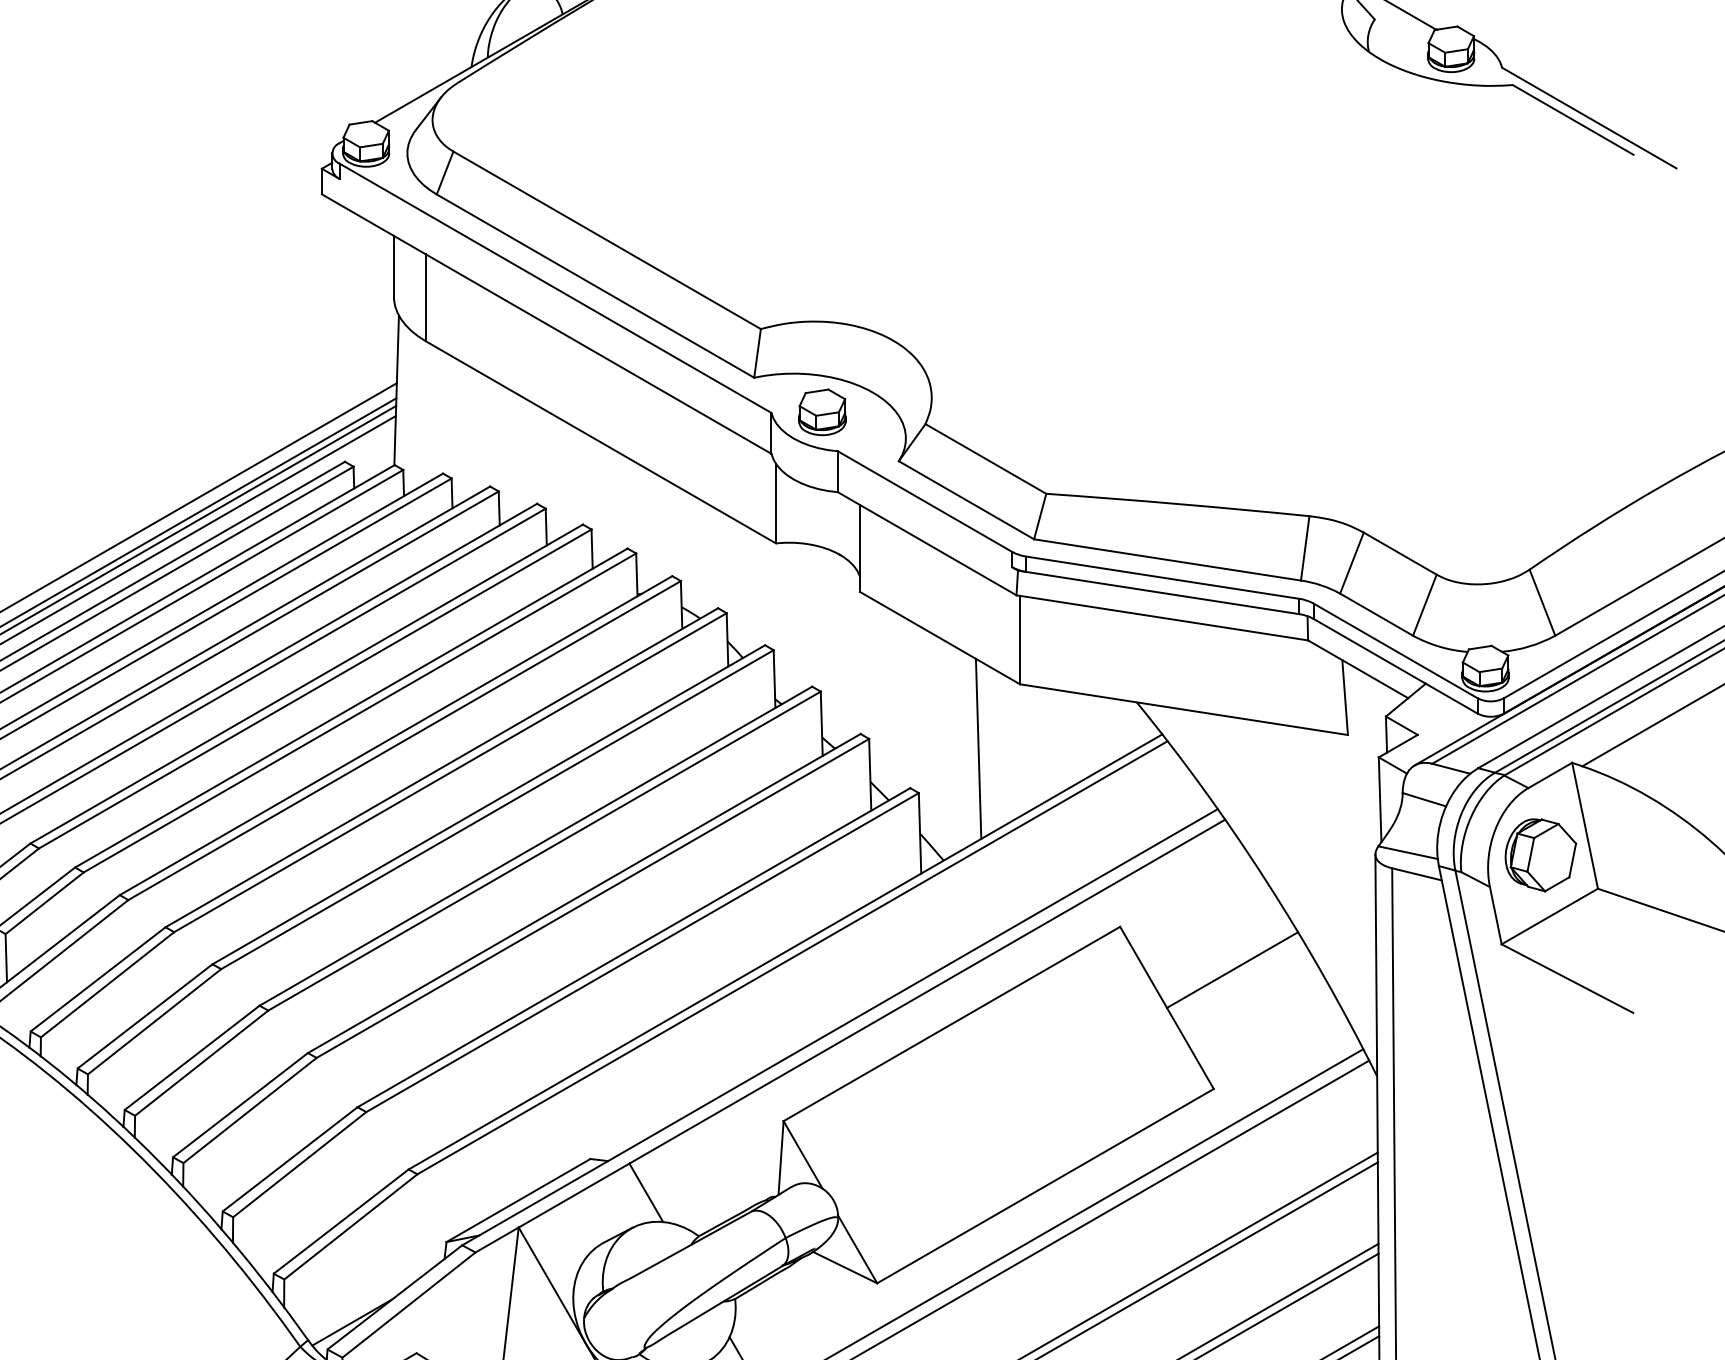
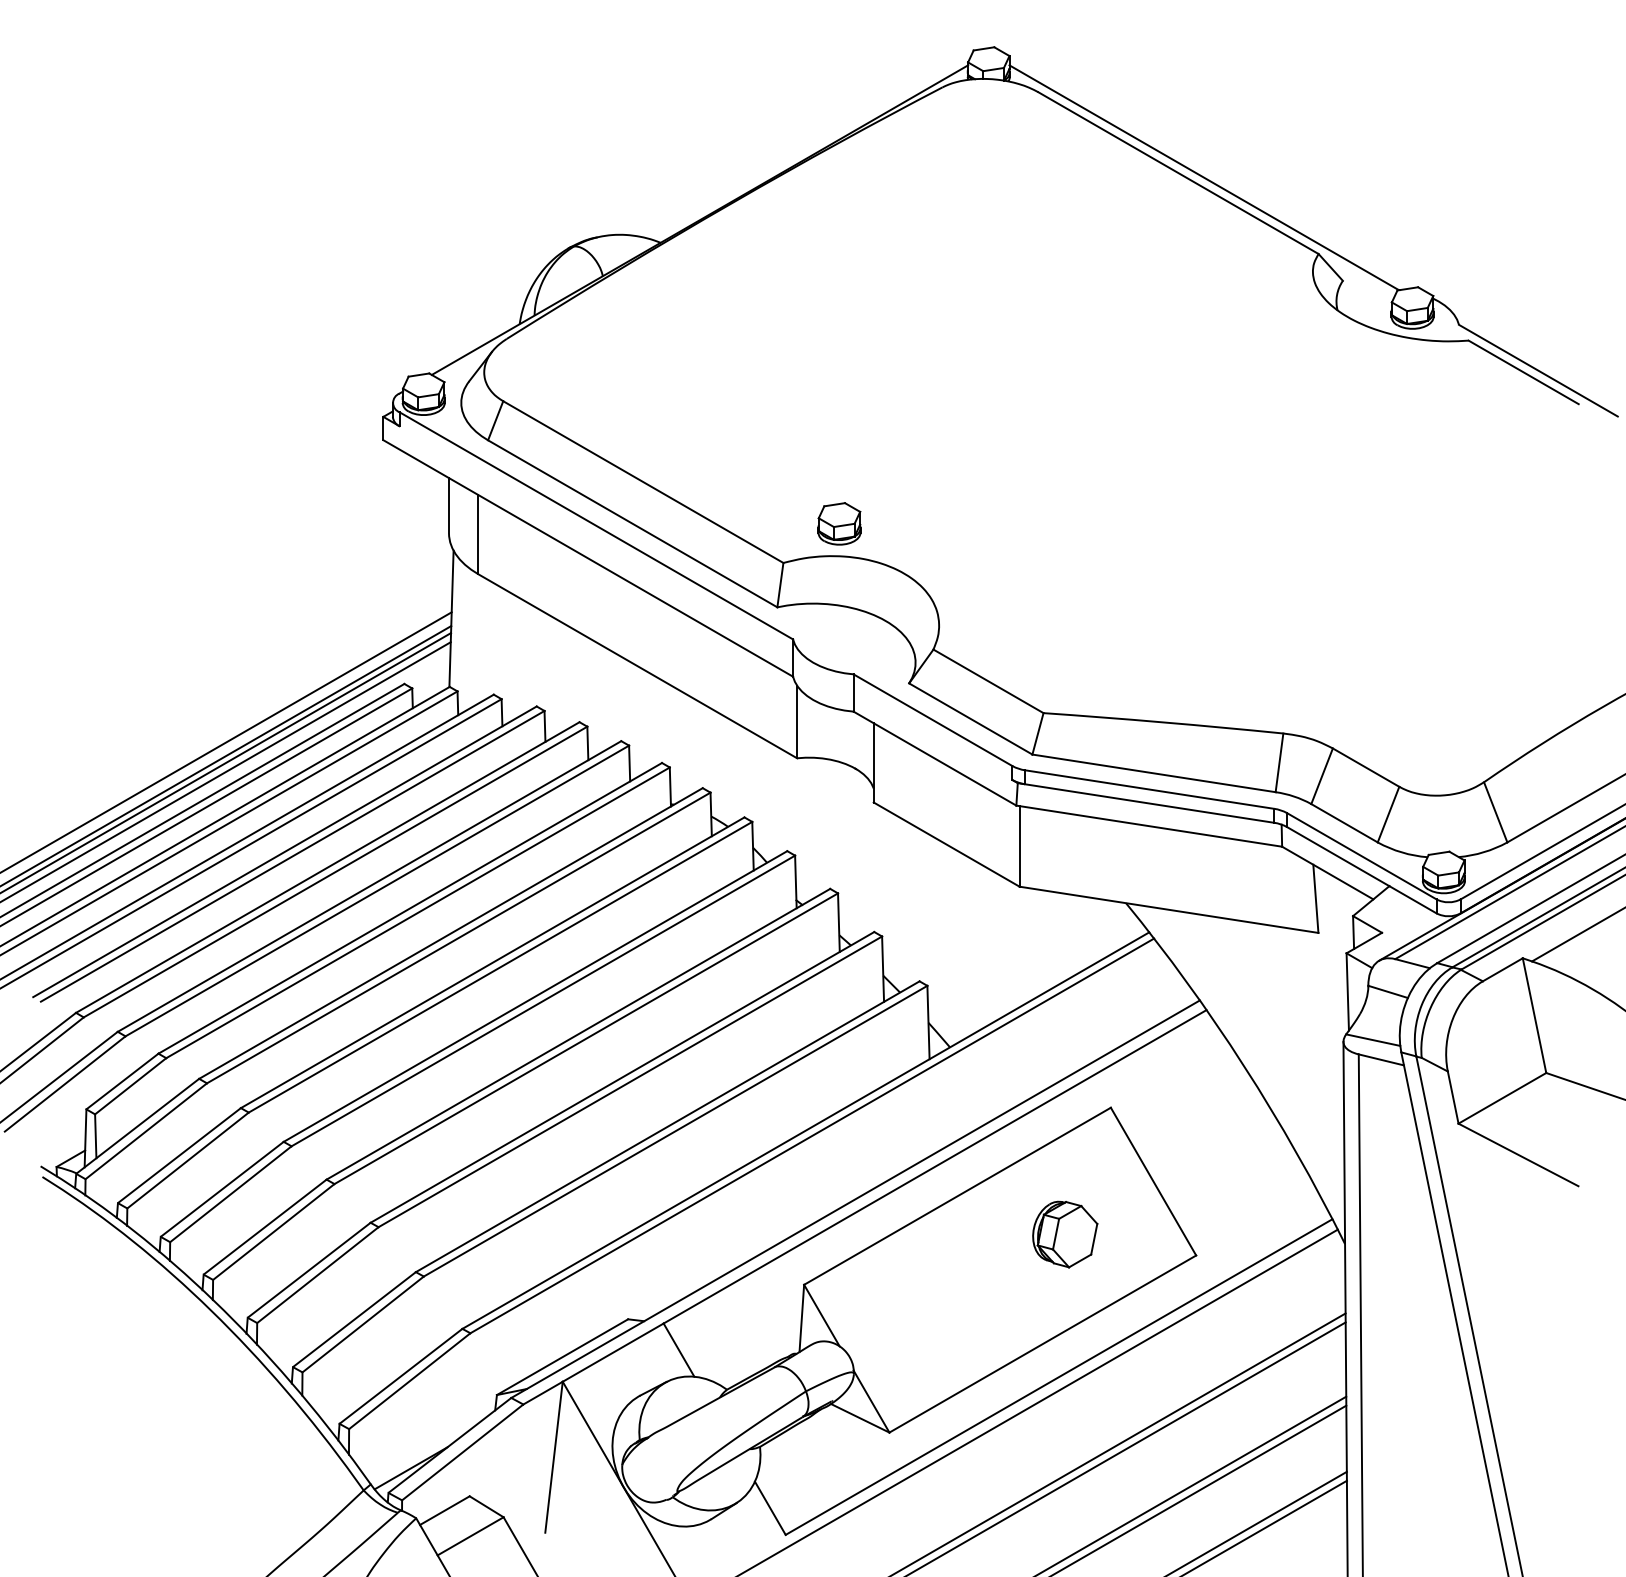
part: (822, 411) -> (839, 523), moved
line: (978, 748) -> (981, 945), removed
part: (1541, 855) -> (1065, 1234), moved
line: (1232, 969) -> (1213, 1146), removed

